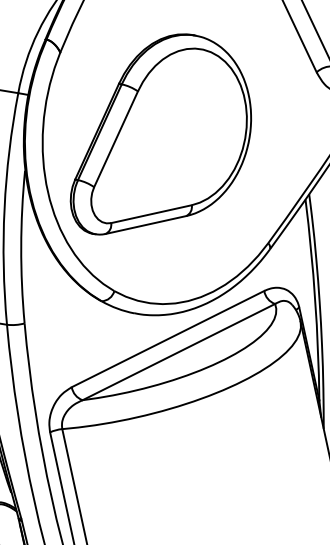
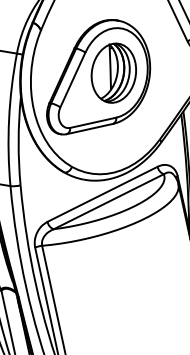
part: (187, 126) -> (113, 72), added

